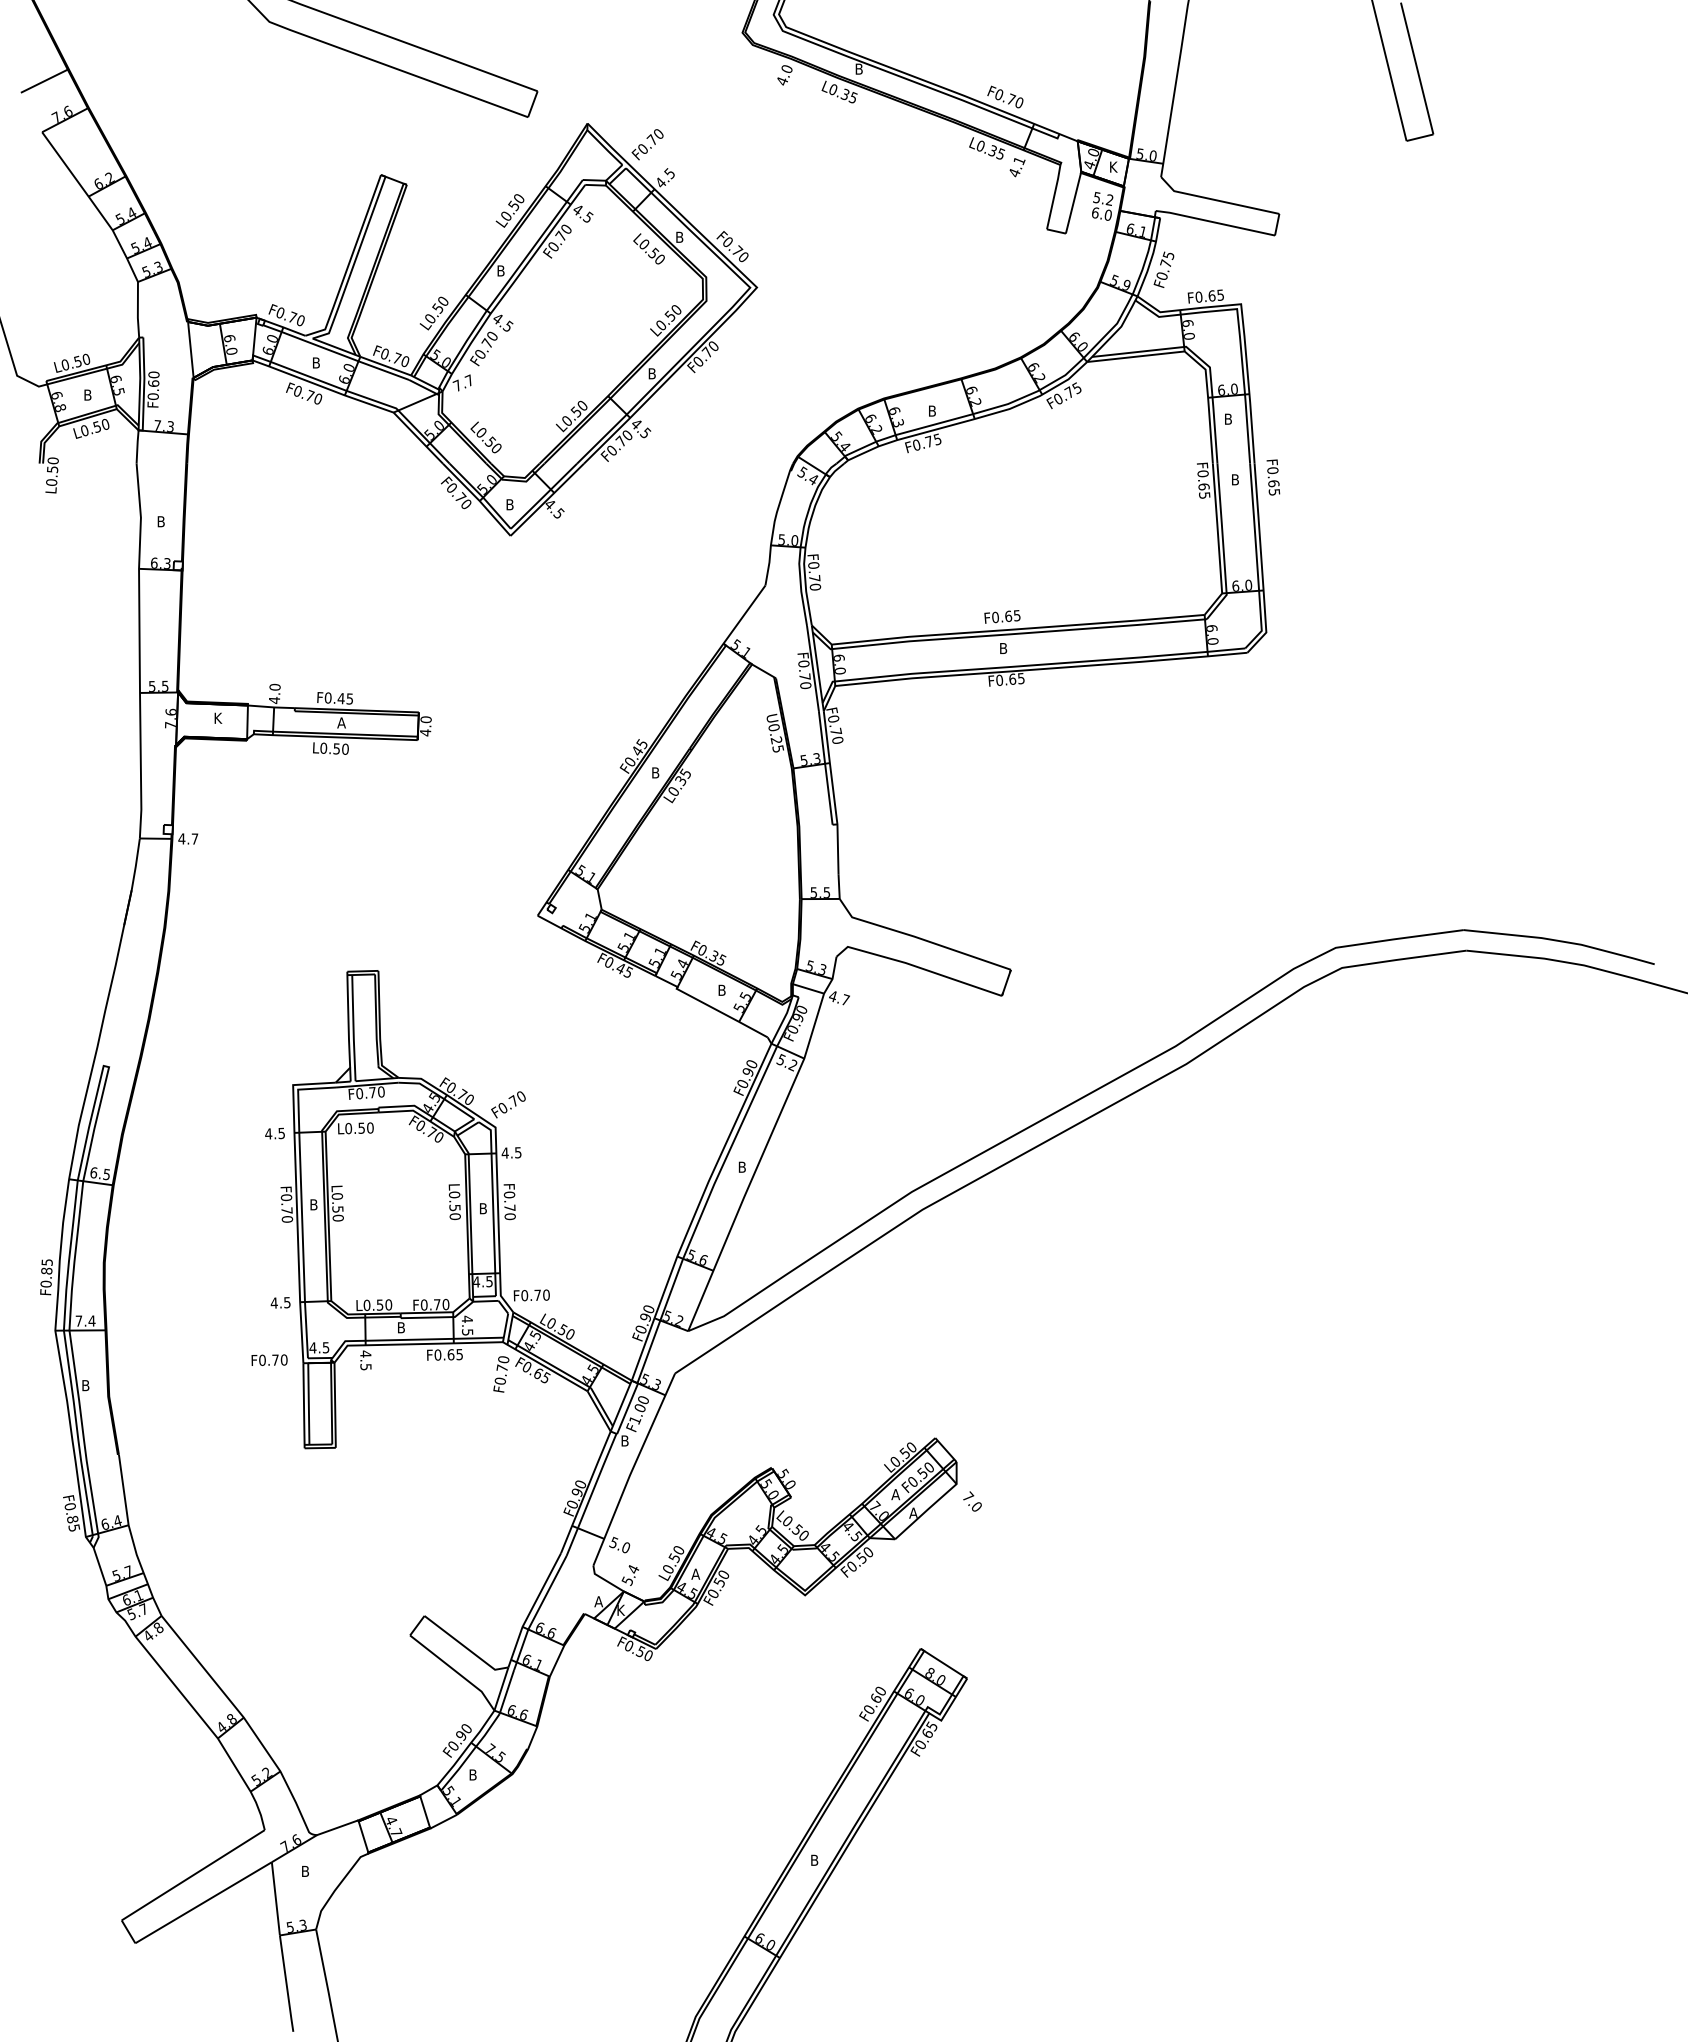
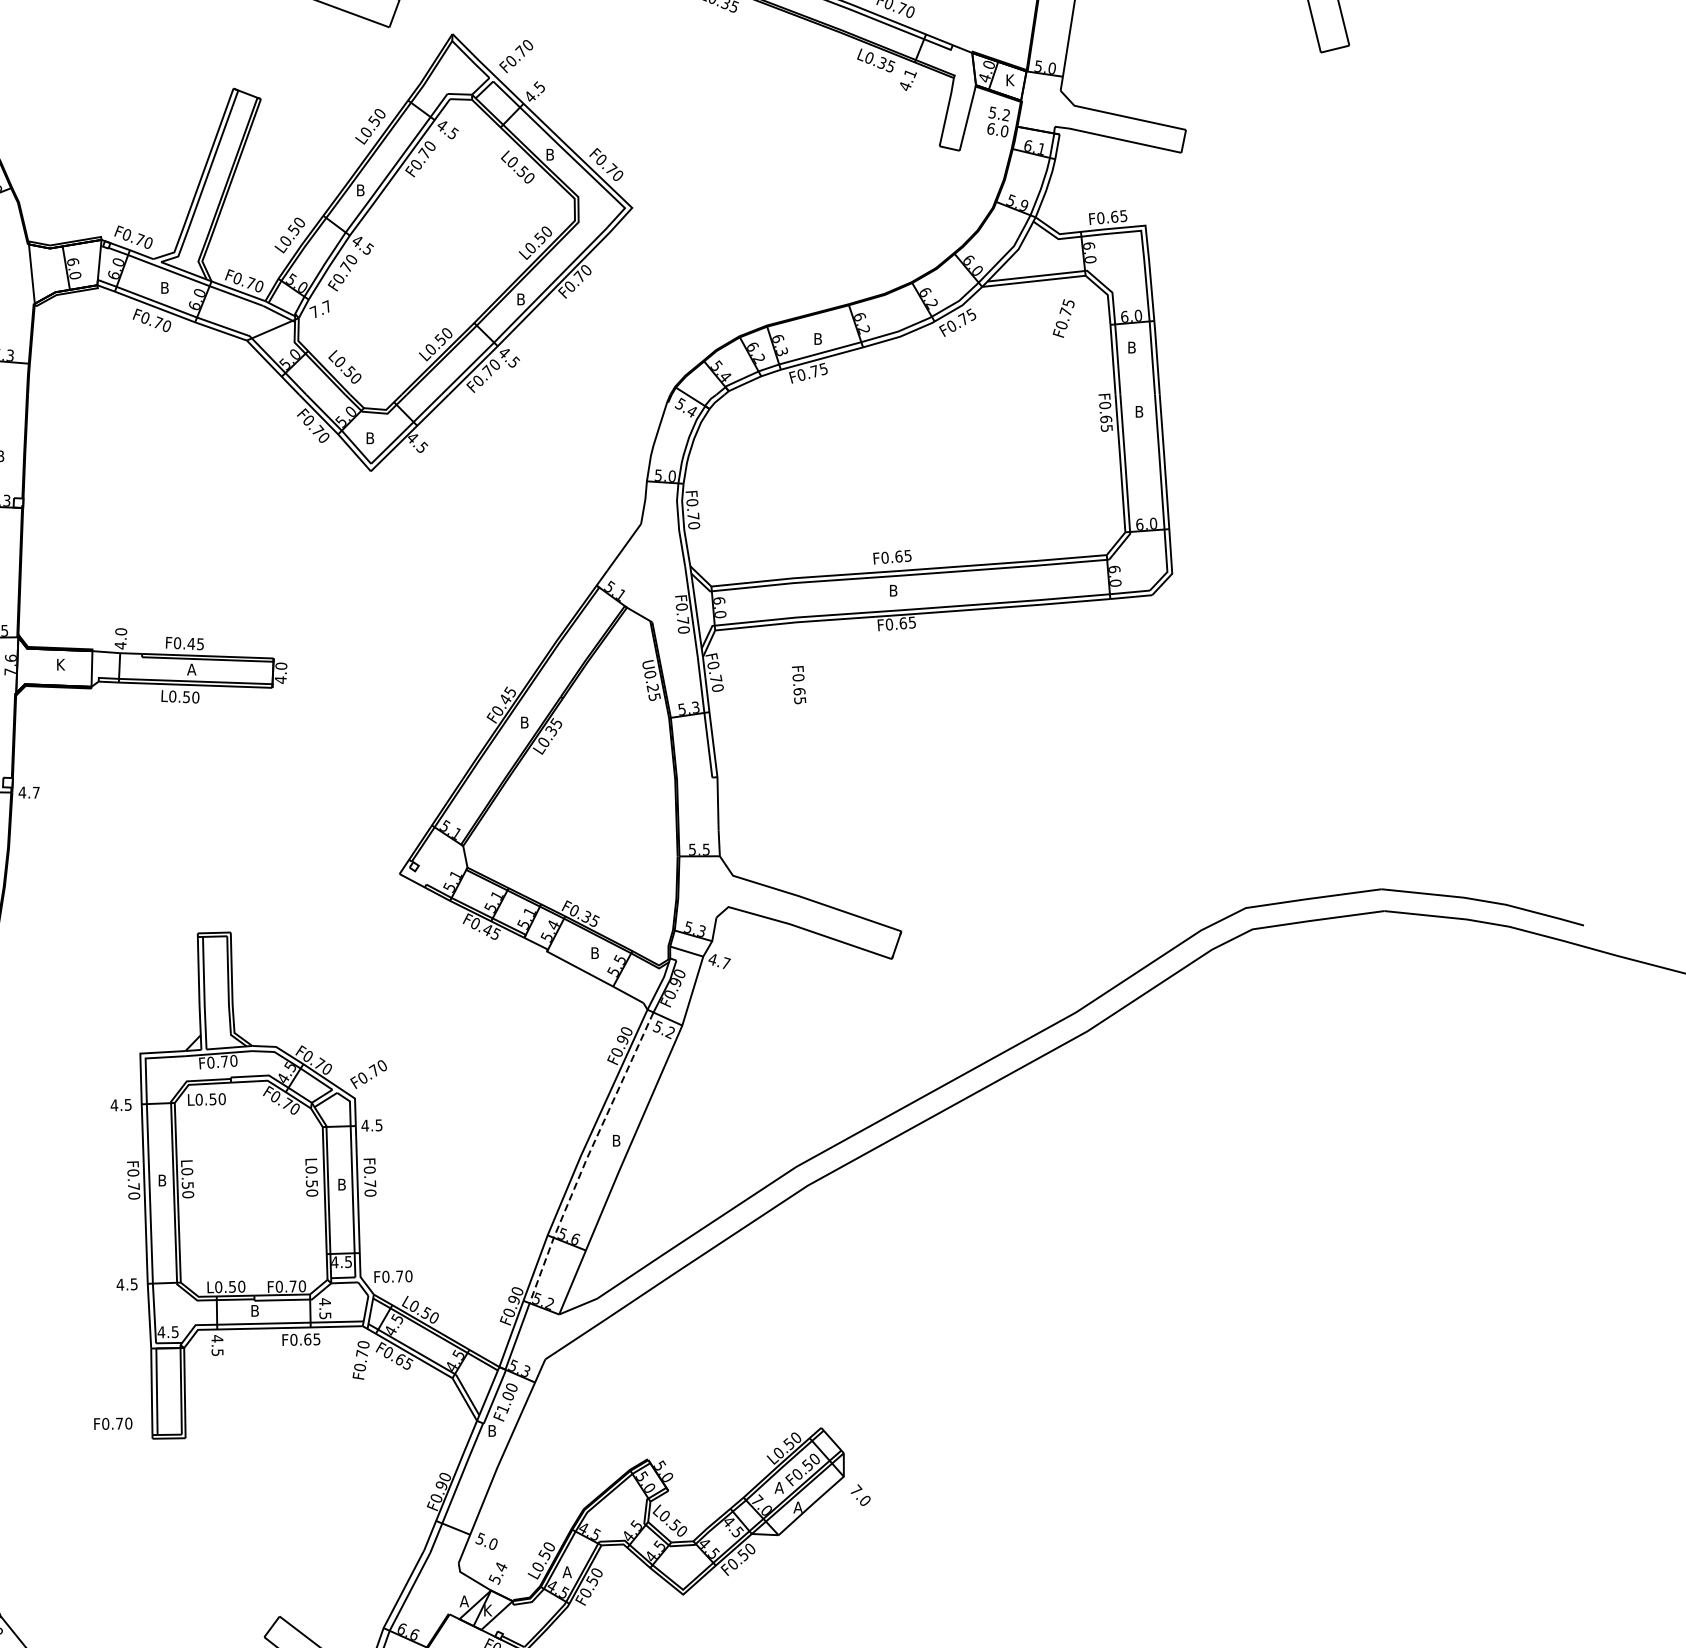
text: (1163, 269) -> (1063, 318), moved
text: (1273, 477) -> (799, 685), moved
line: (714, 1183) -> (587, 1157), solid -> dashed
text: (269, 1359) -> (113, 1423), moved

